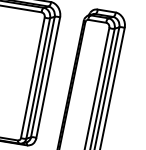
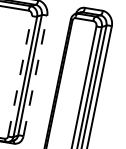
line: (32, 77) -> (19, 75), solid -> dashed
line: (48, 77) -> (35, 75), solid -> dashed

